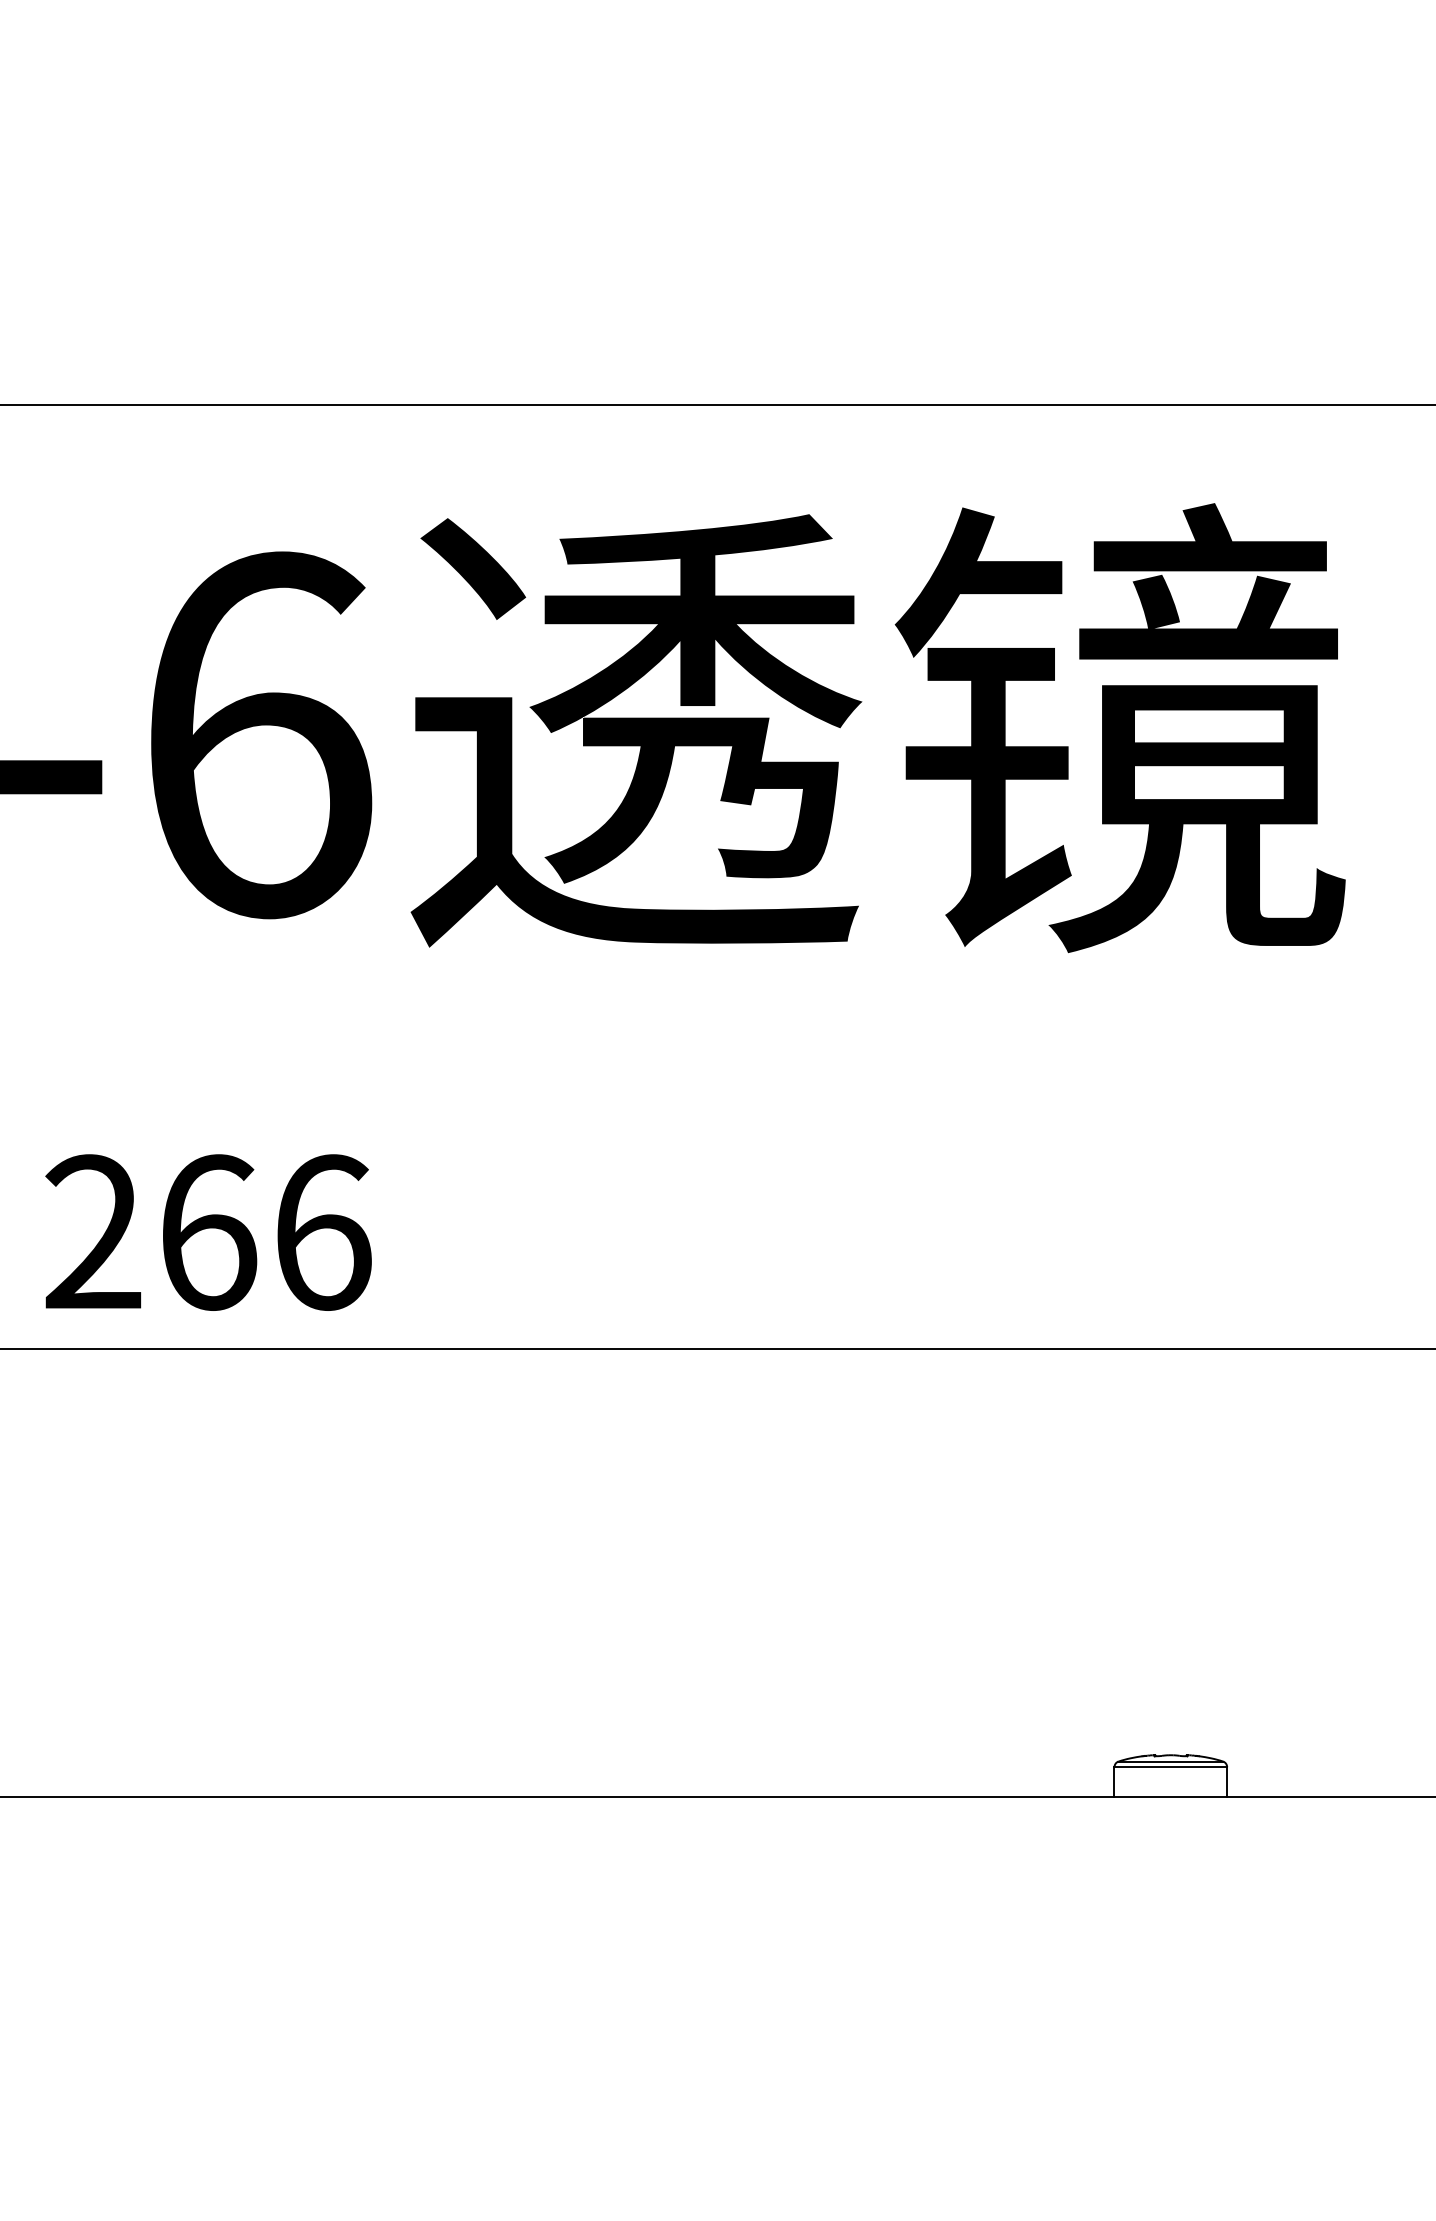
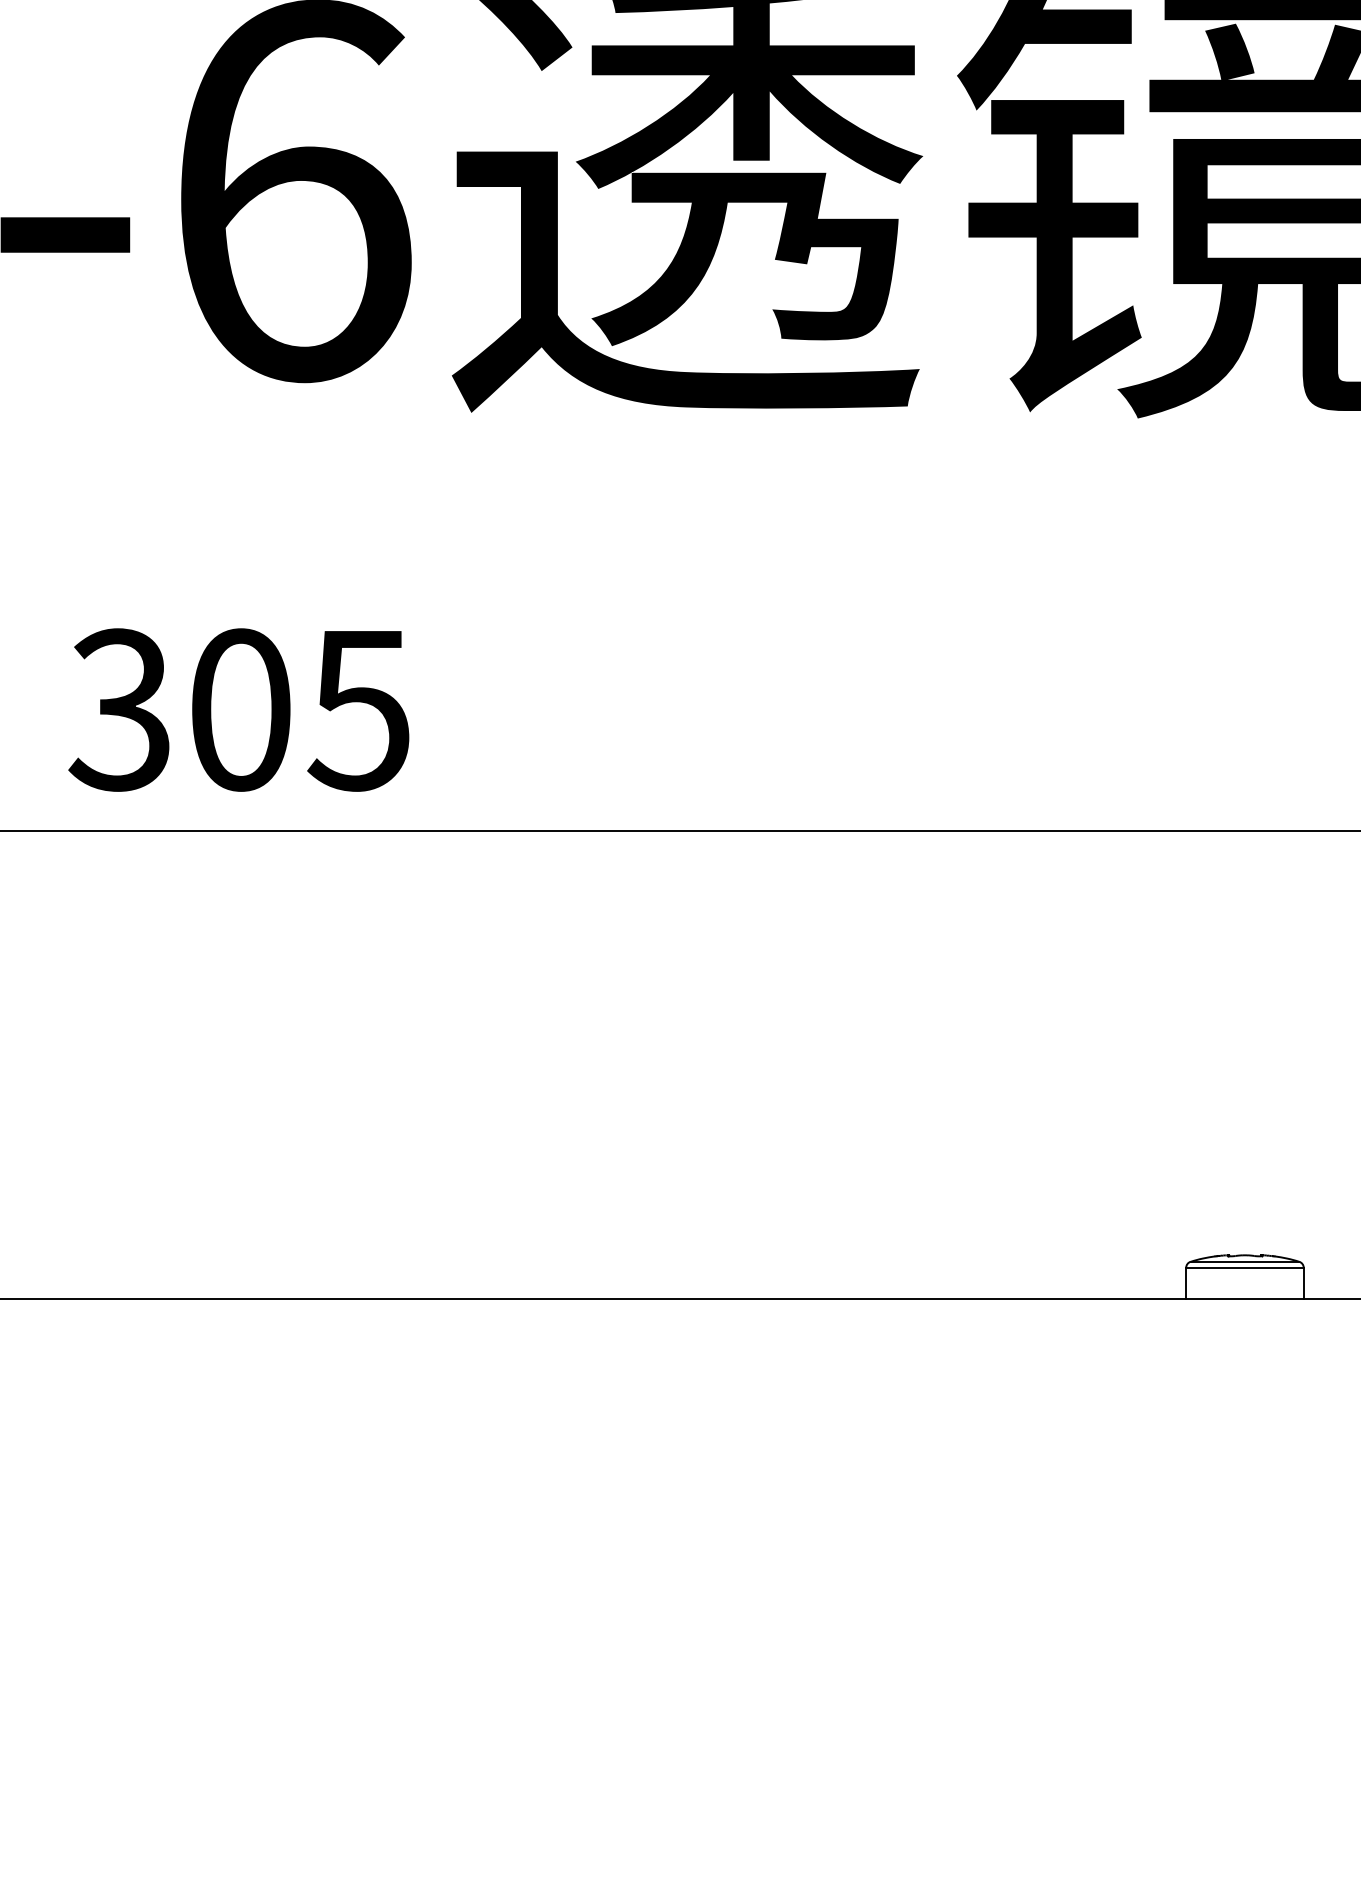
text: (207, 1232) -> (239, 709), 266 -> 305

